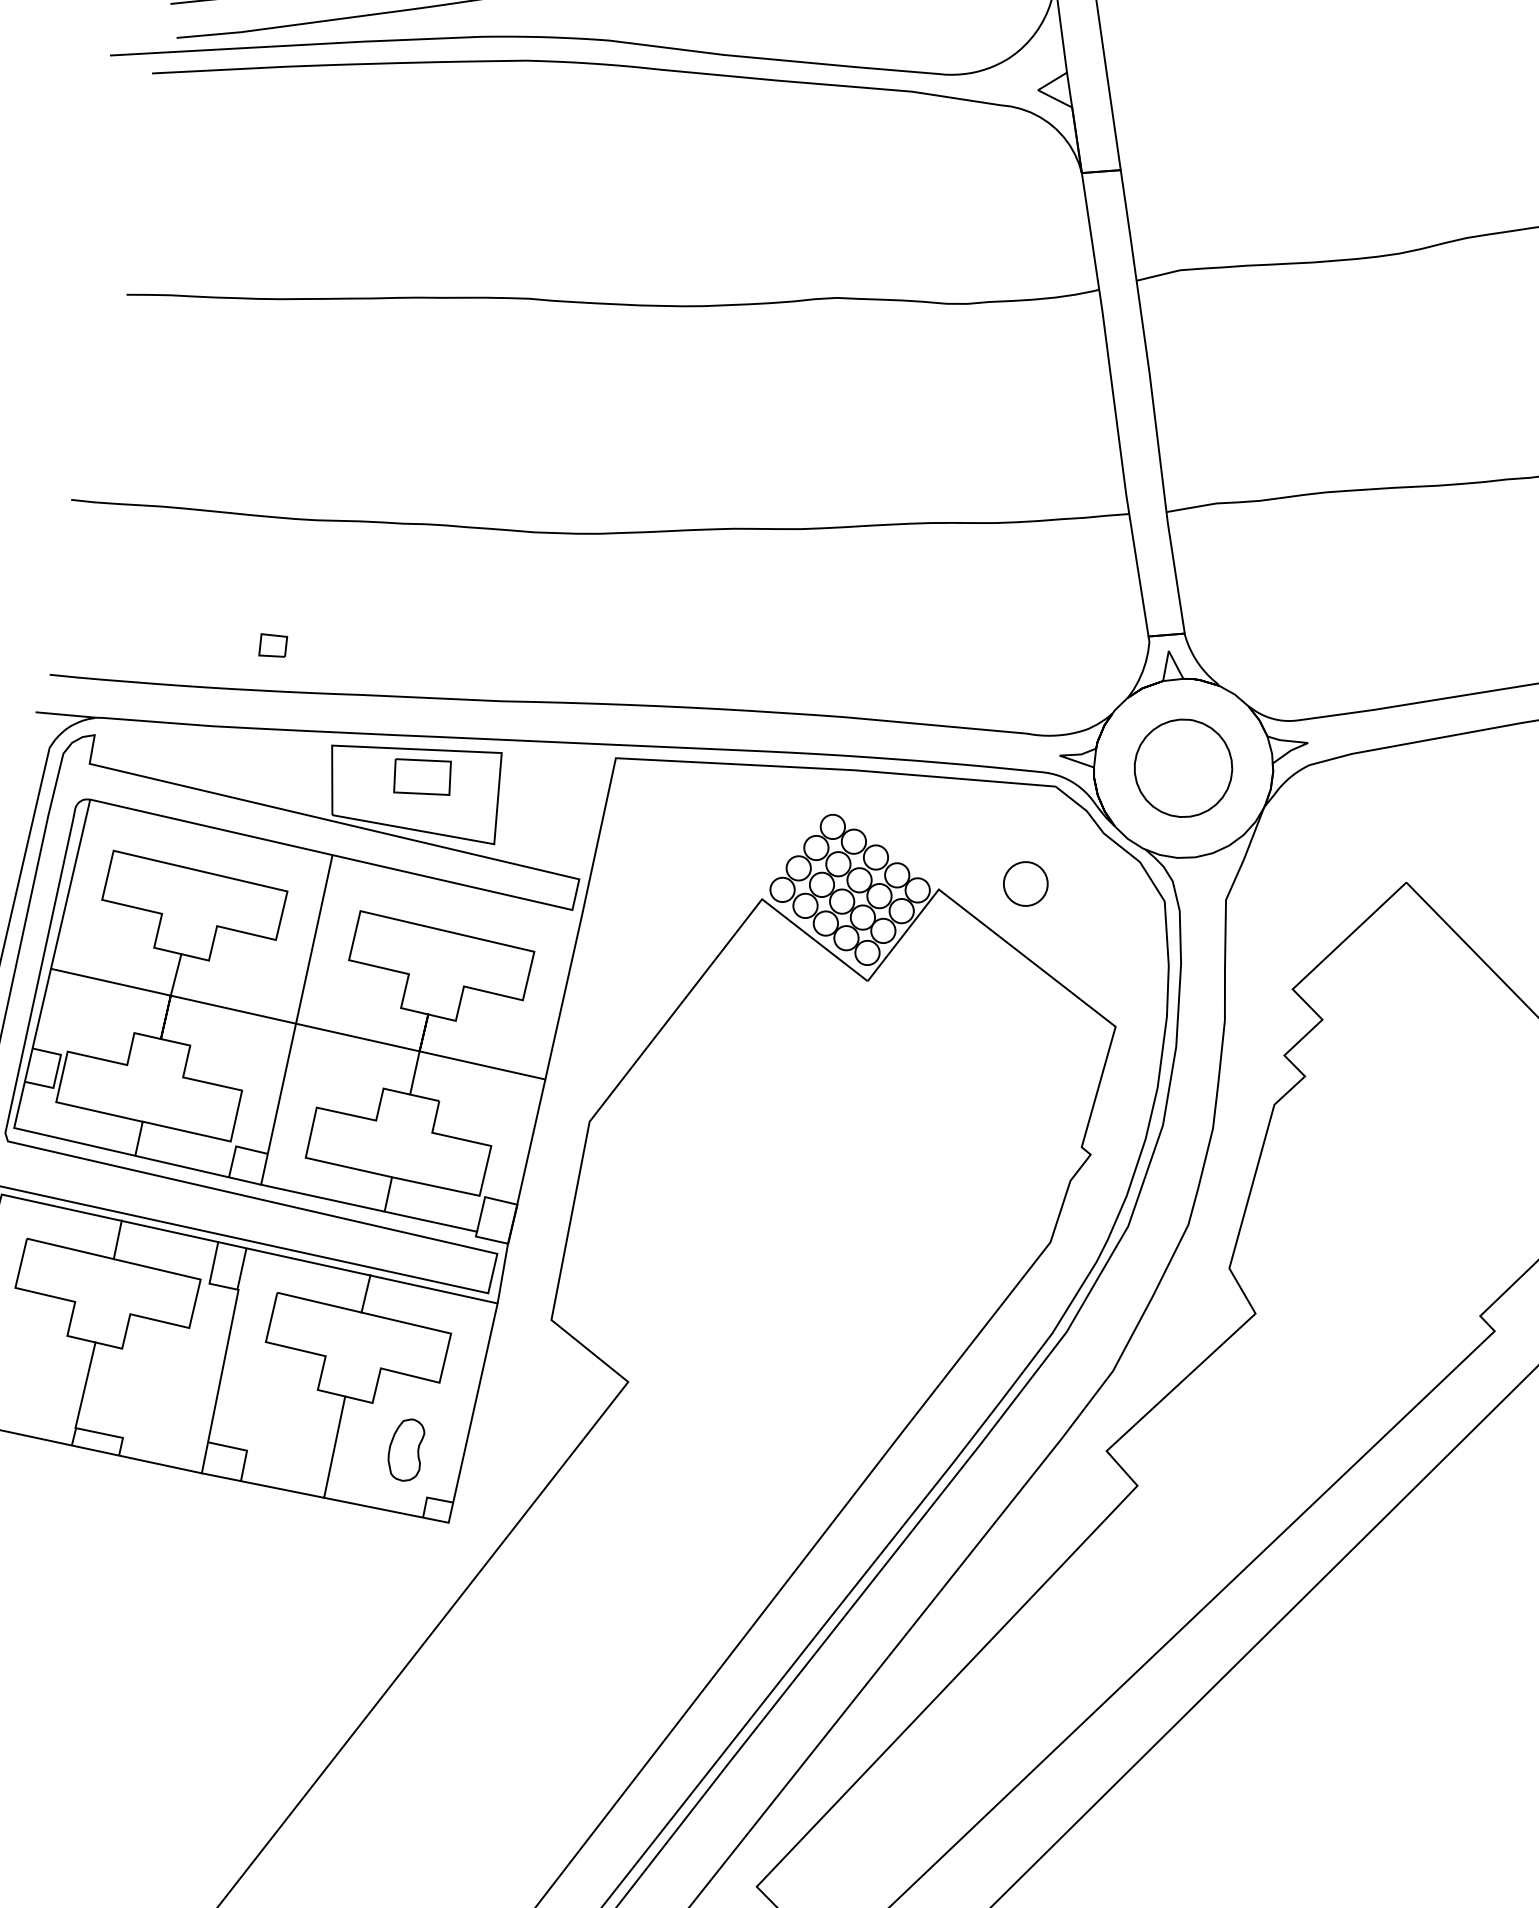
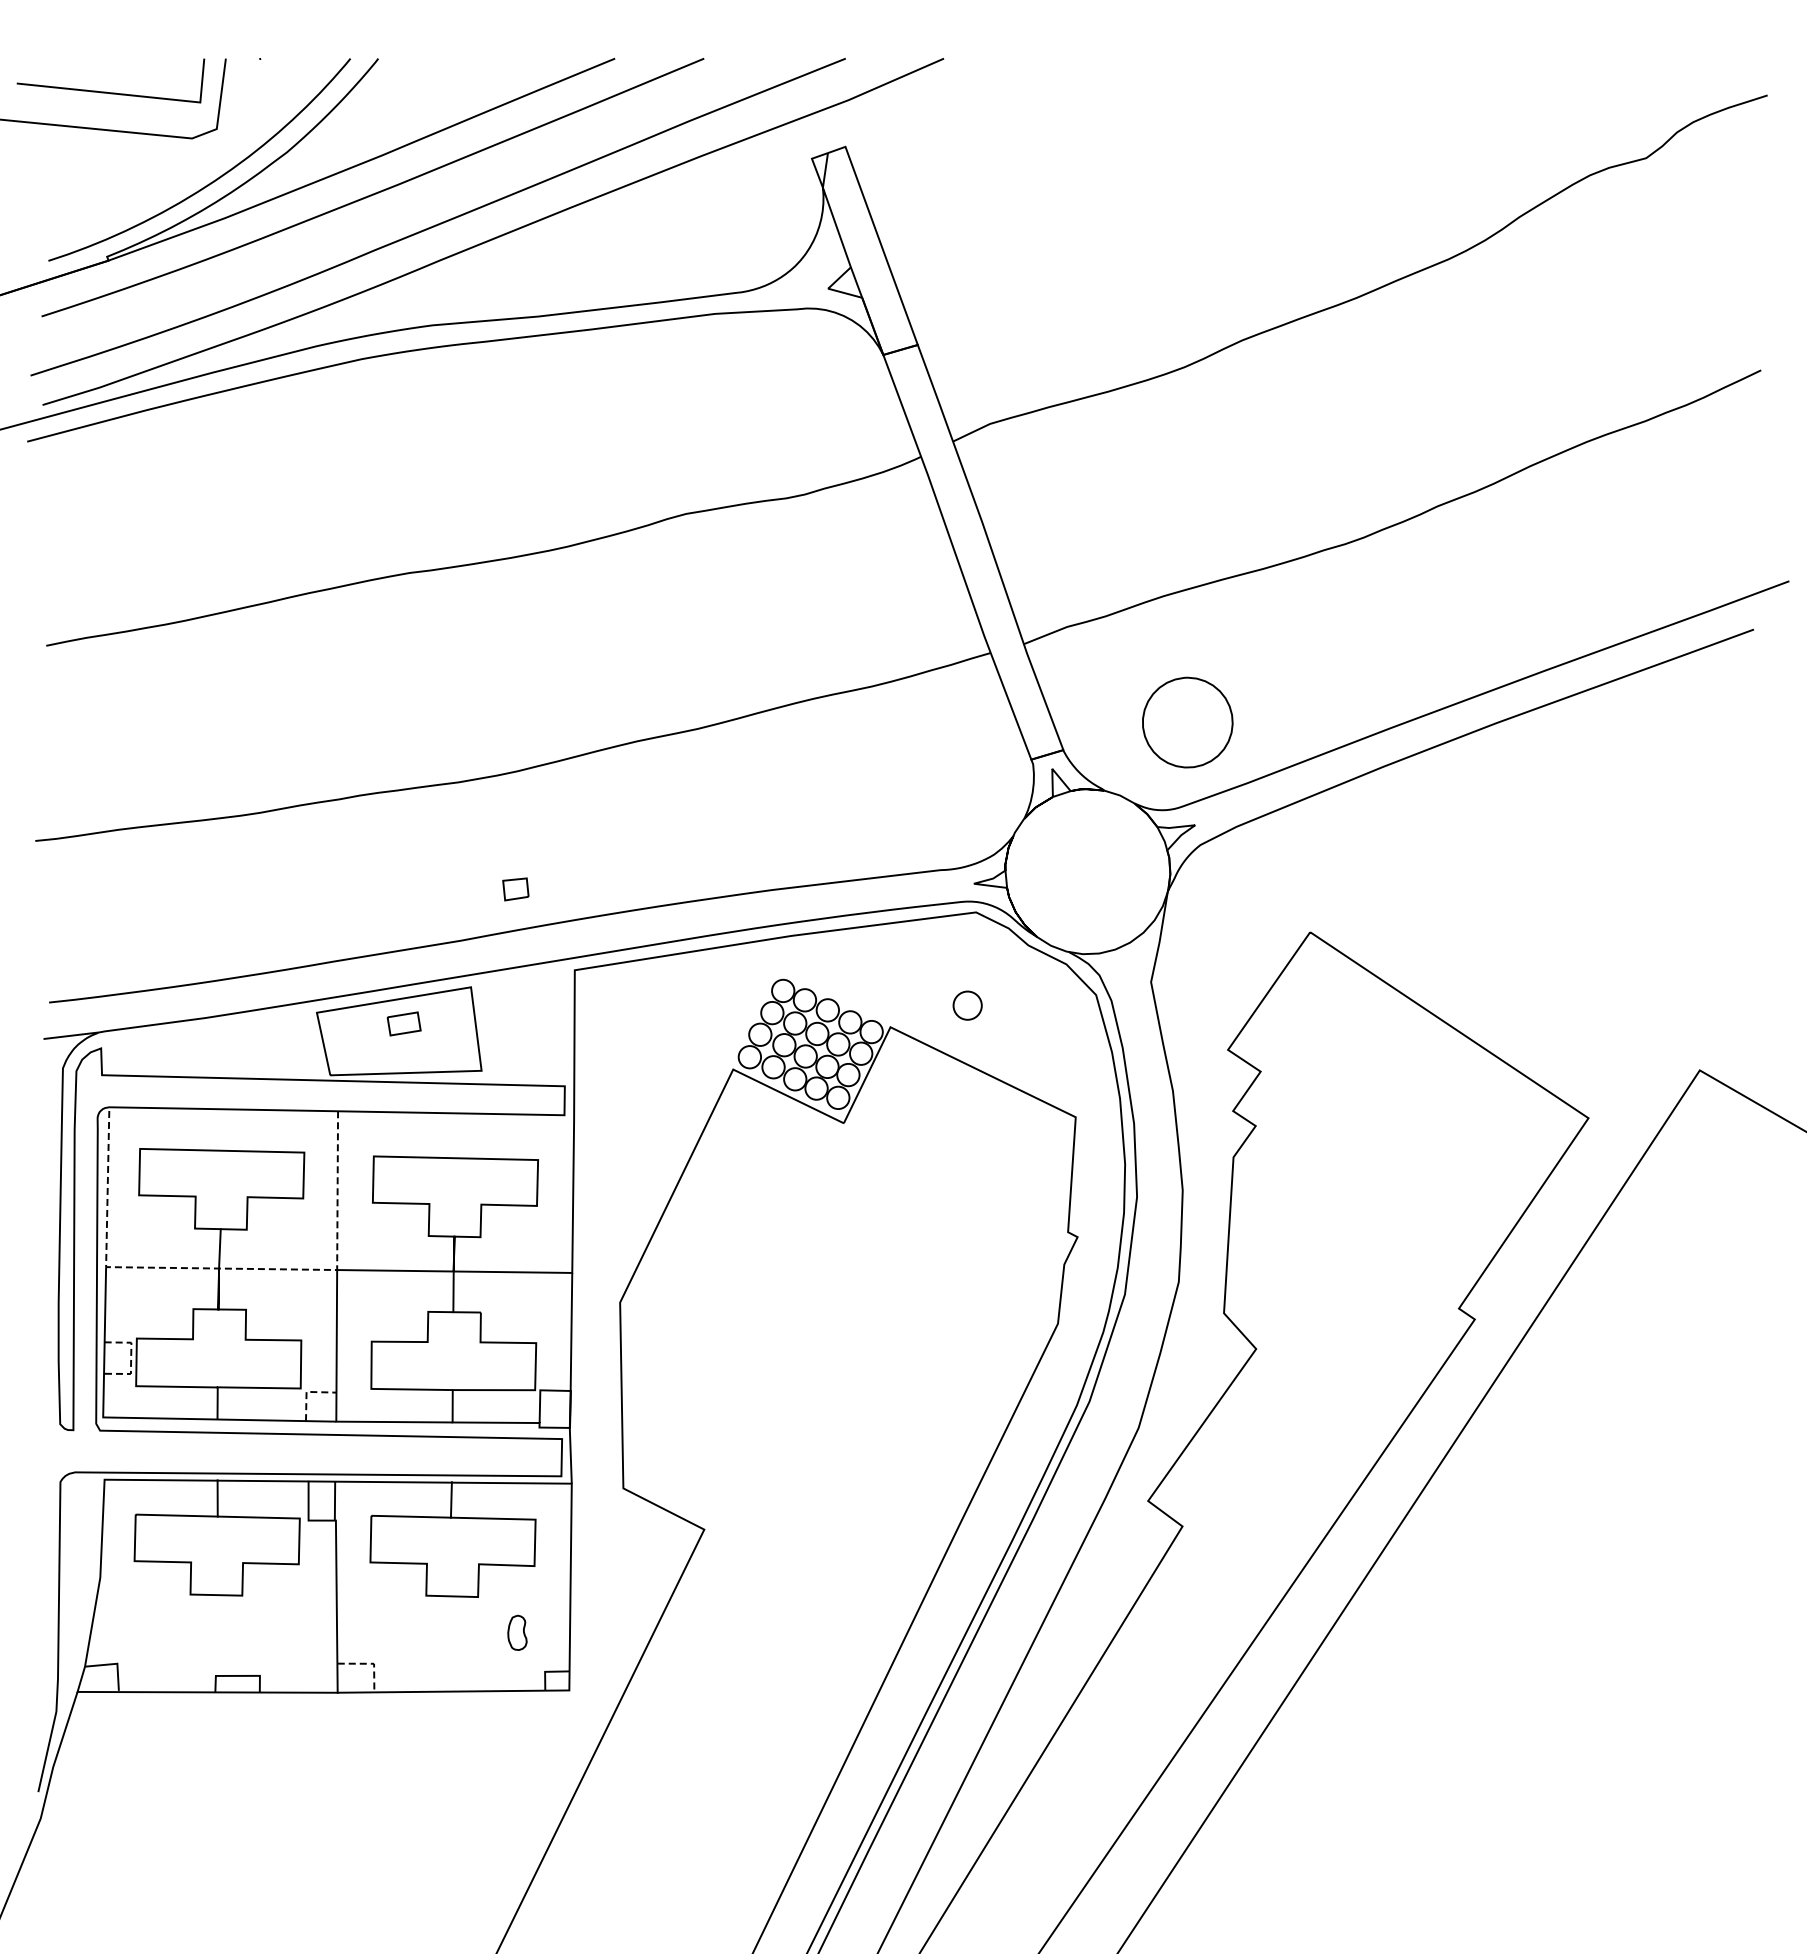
part: (272, 646) -> (515, 889), moved
part: (1183, 768) -> (1187, 722), moved
part: (421, 776) -> (403, 1023), size x0.6
circle: (1025, 883) -> (967, 1005), size x0.7
line: (172, 995) -> (220, 1268), solid -> dashed
line: (57, 1071) -> (131, 1358), solid -> dashed
line: (236, 1145) -> (306, 1391), solid -> dashed
line: (85, 1385) -> (216, 1635), removed
line: (334, 1446) -> (452, 1643), removed
line: (244, 1449) -> (371, 1663), solid -> dashed
part: (406, 1449) -> (517, 1632), size x0.6

